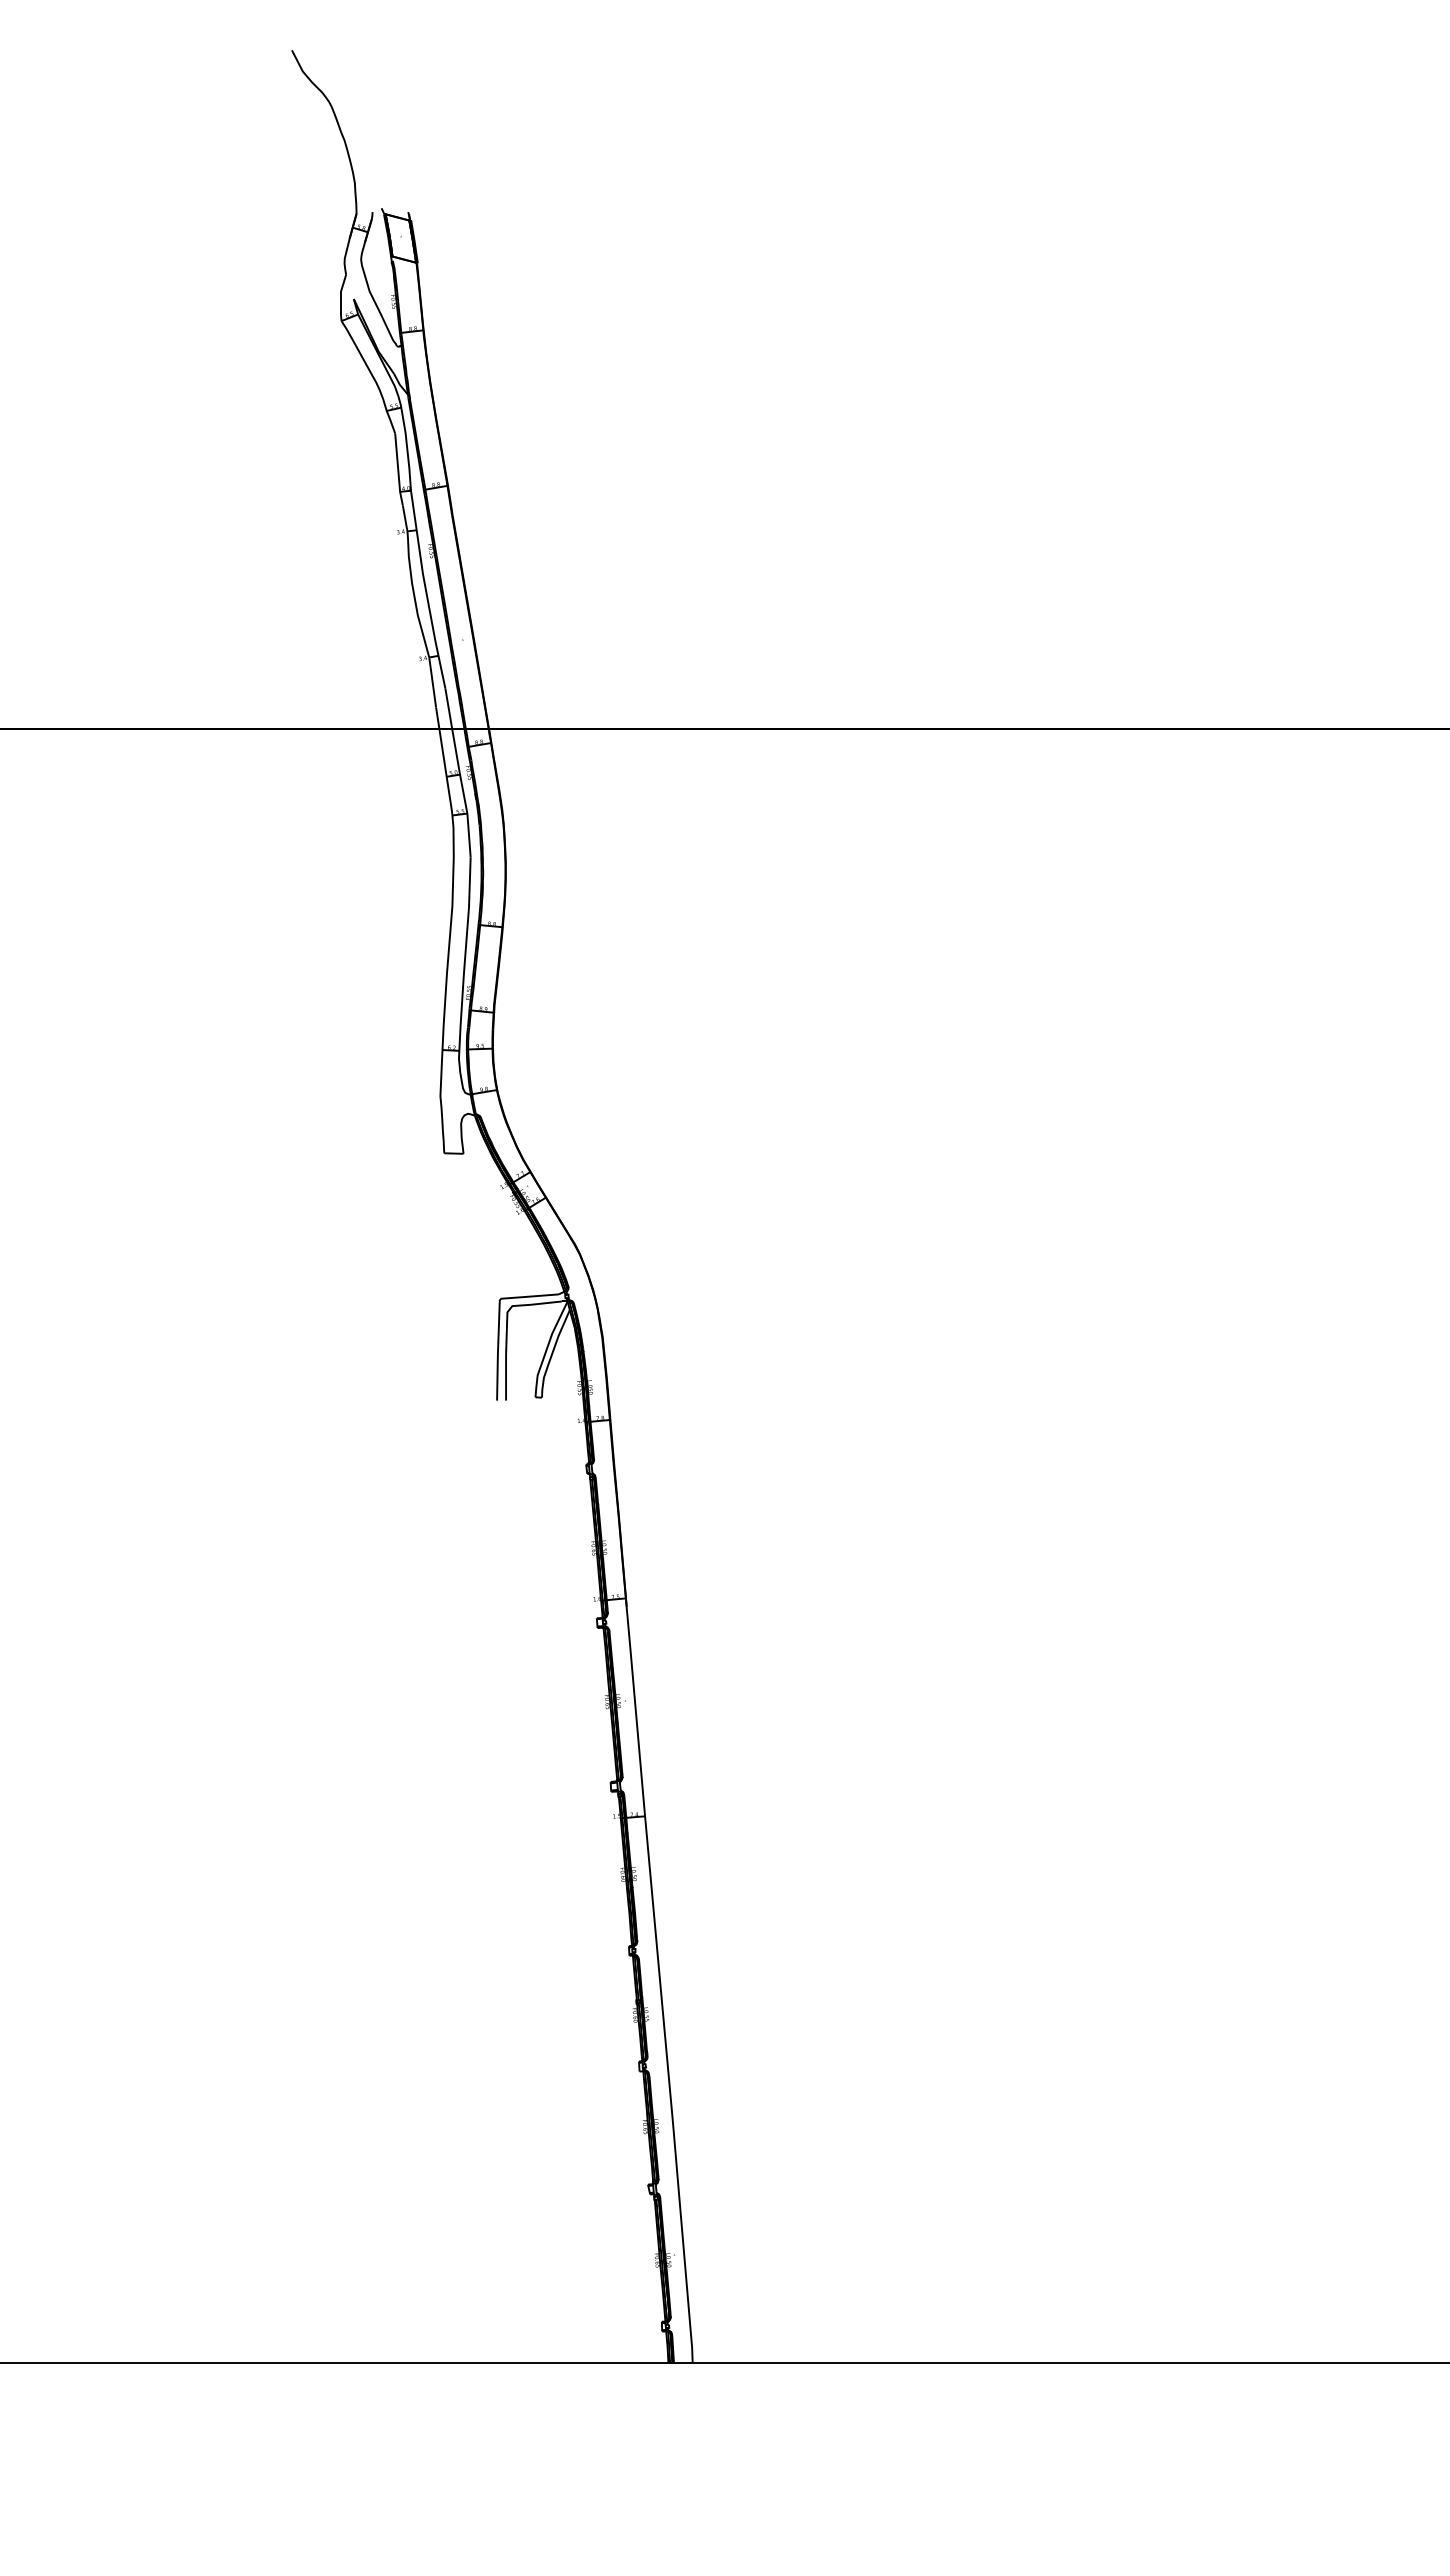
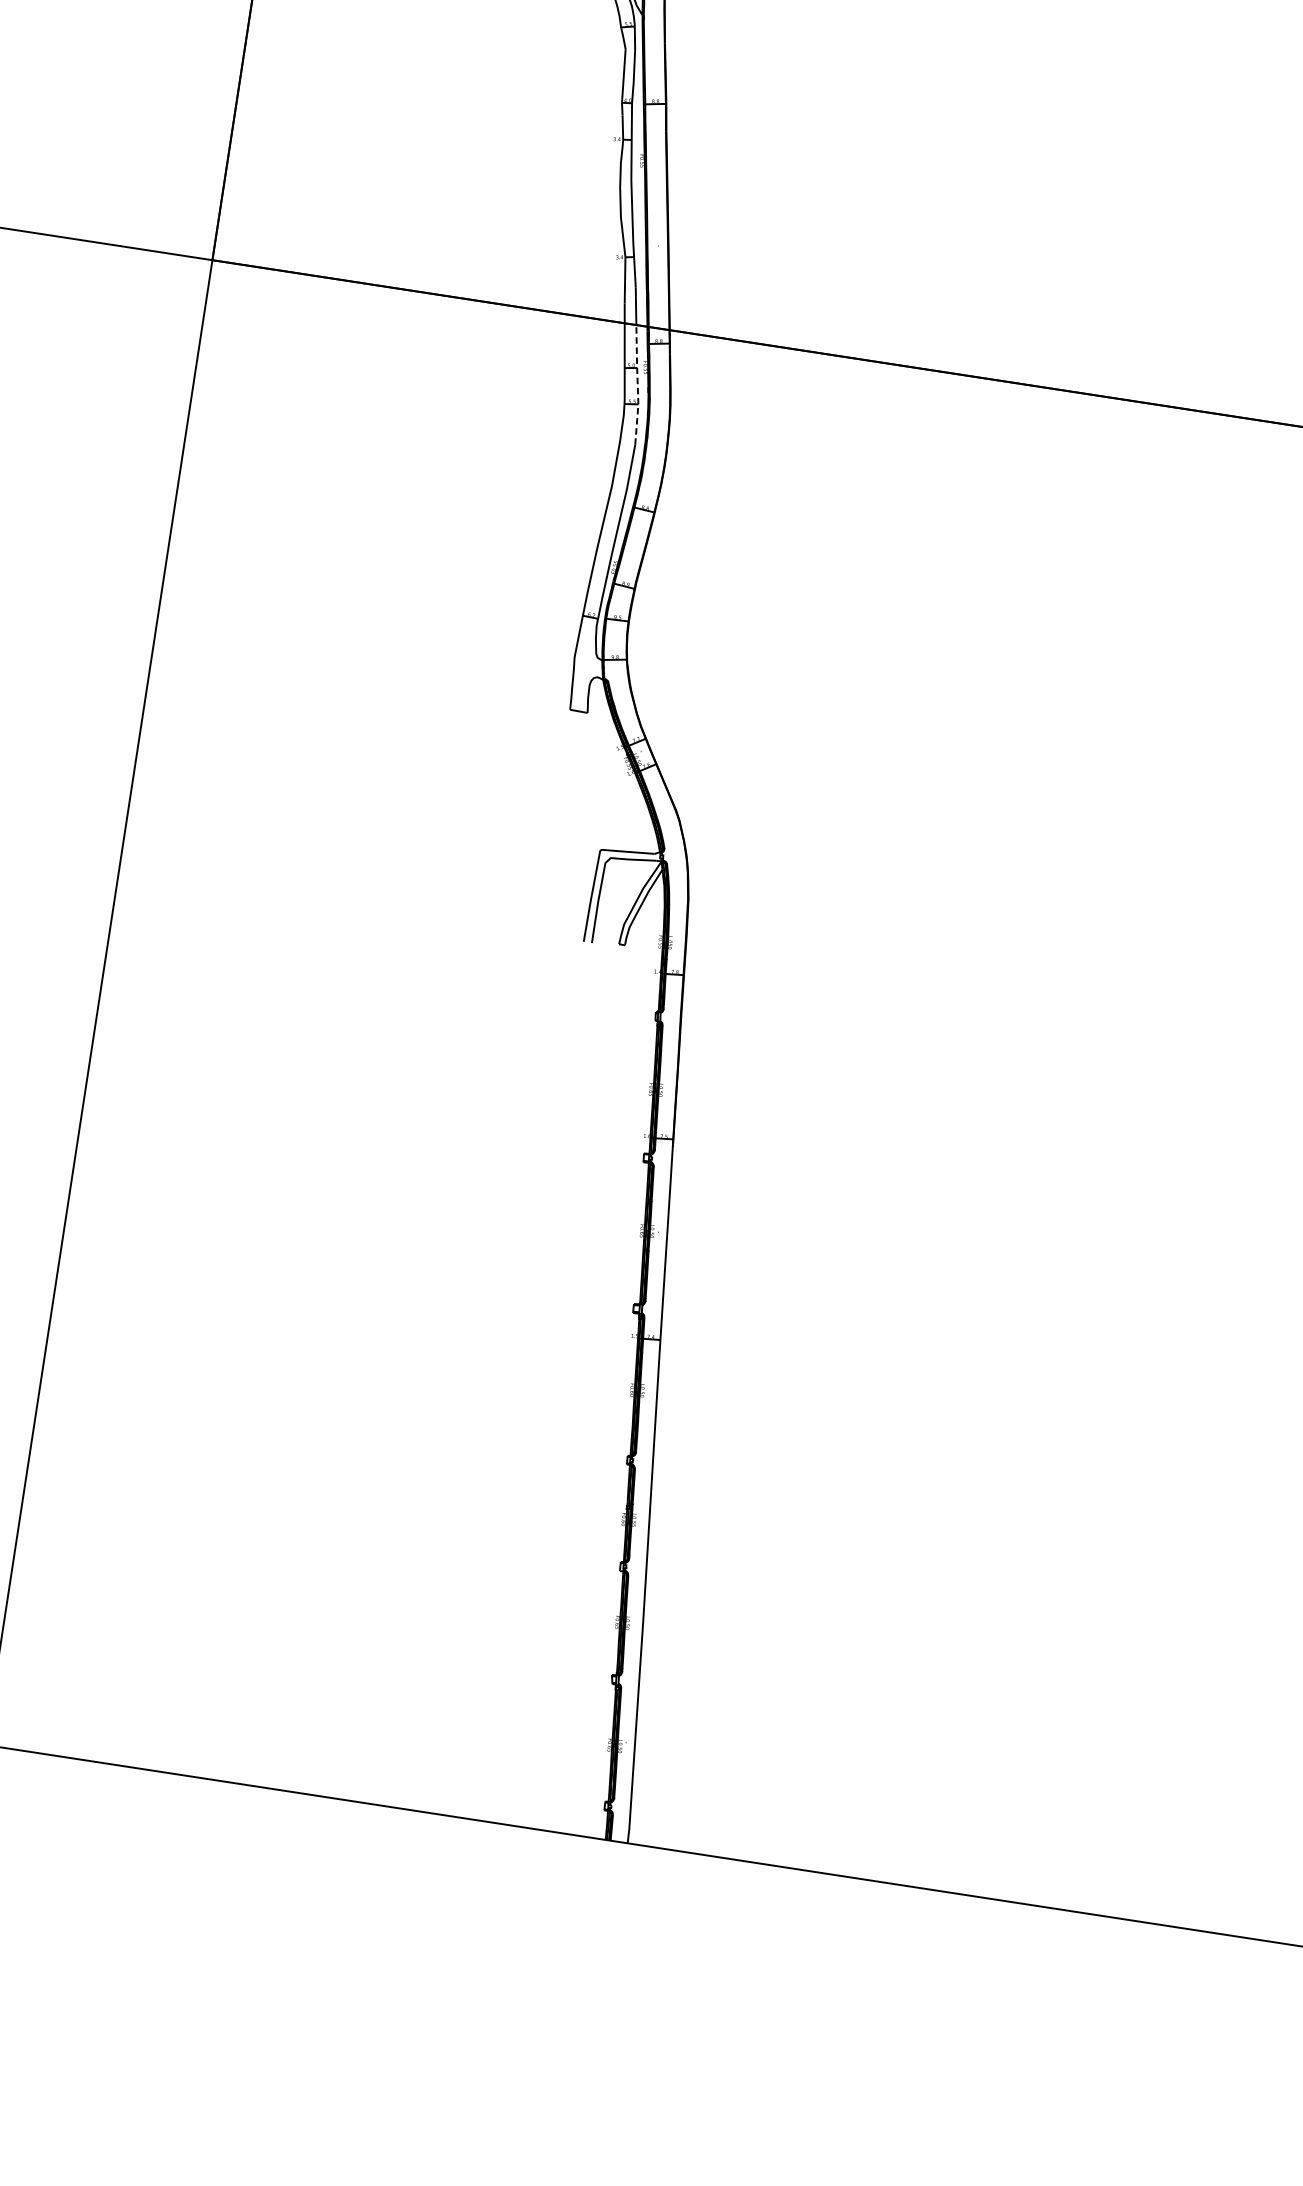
line: (463, 792) -> (637, 384), solid -> dashed

